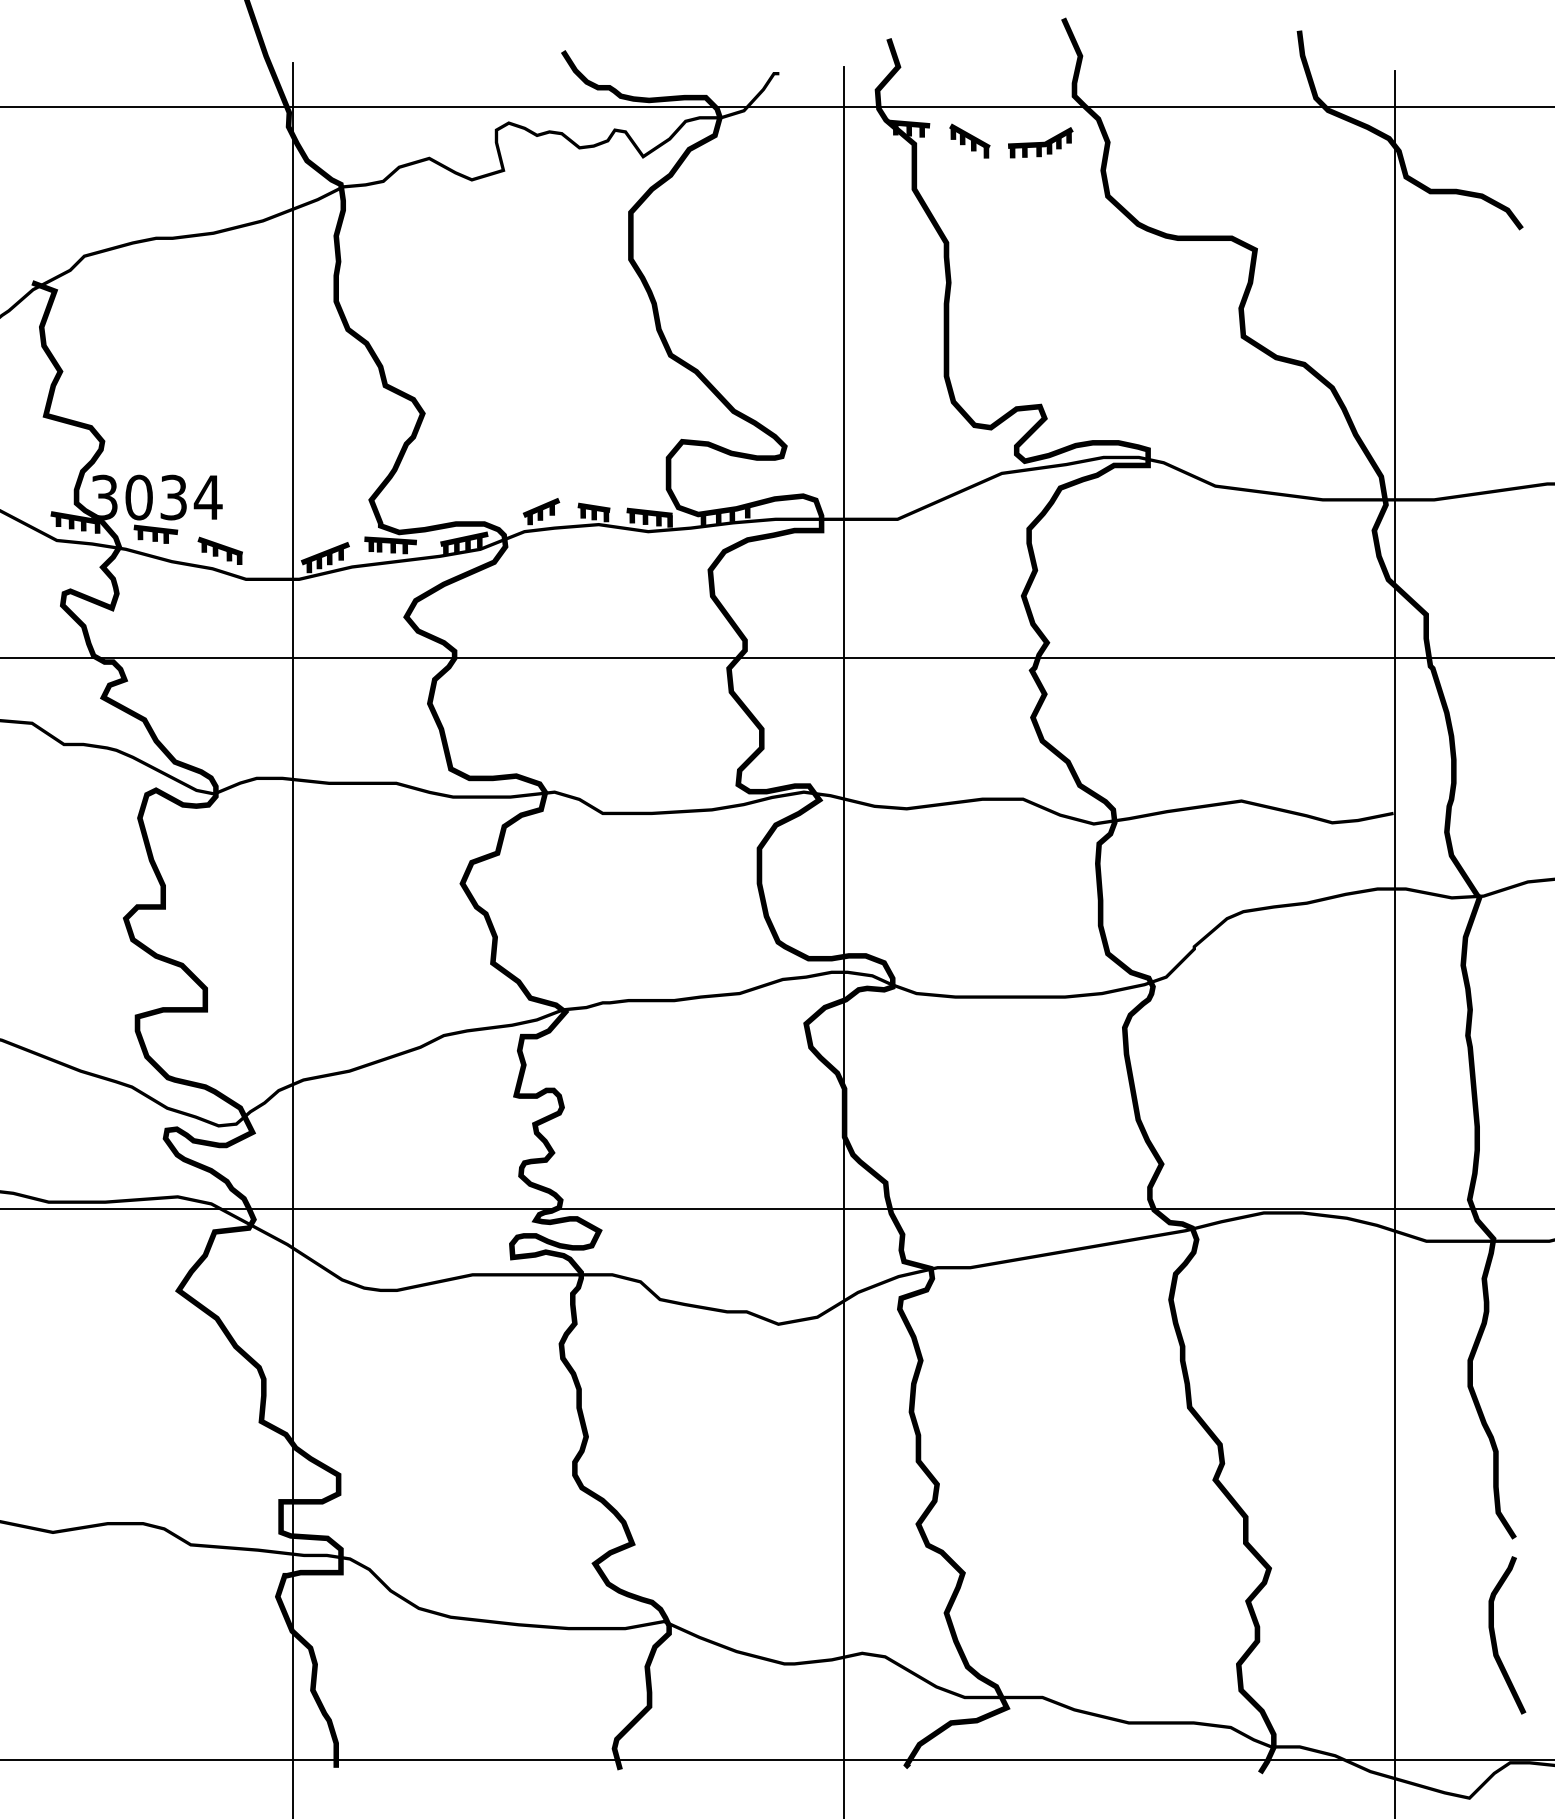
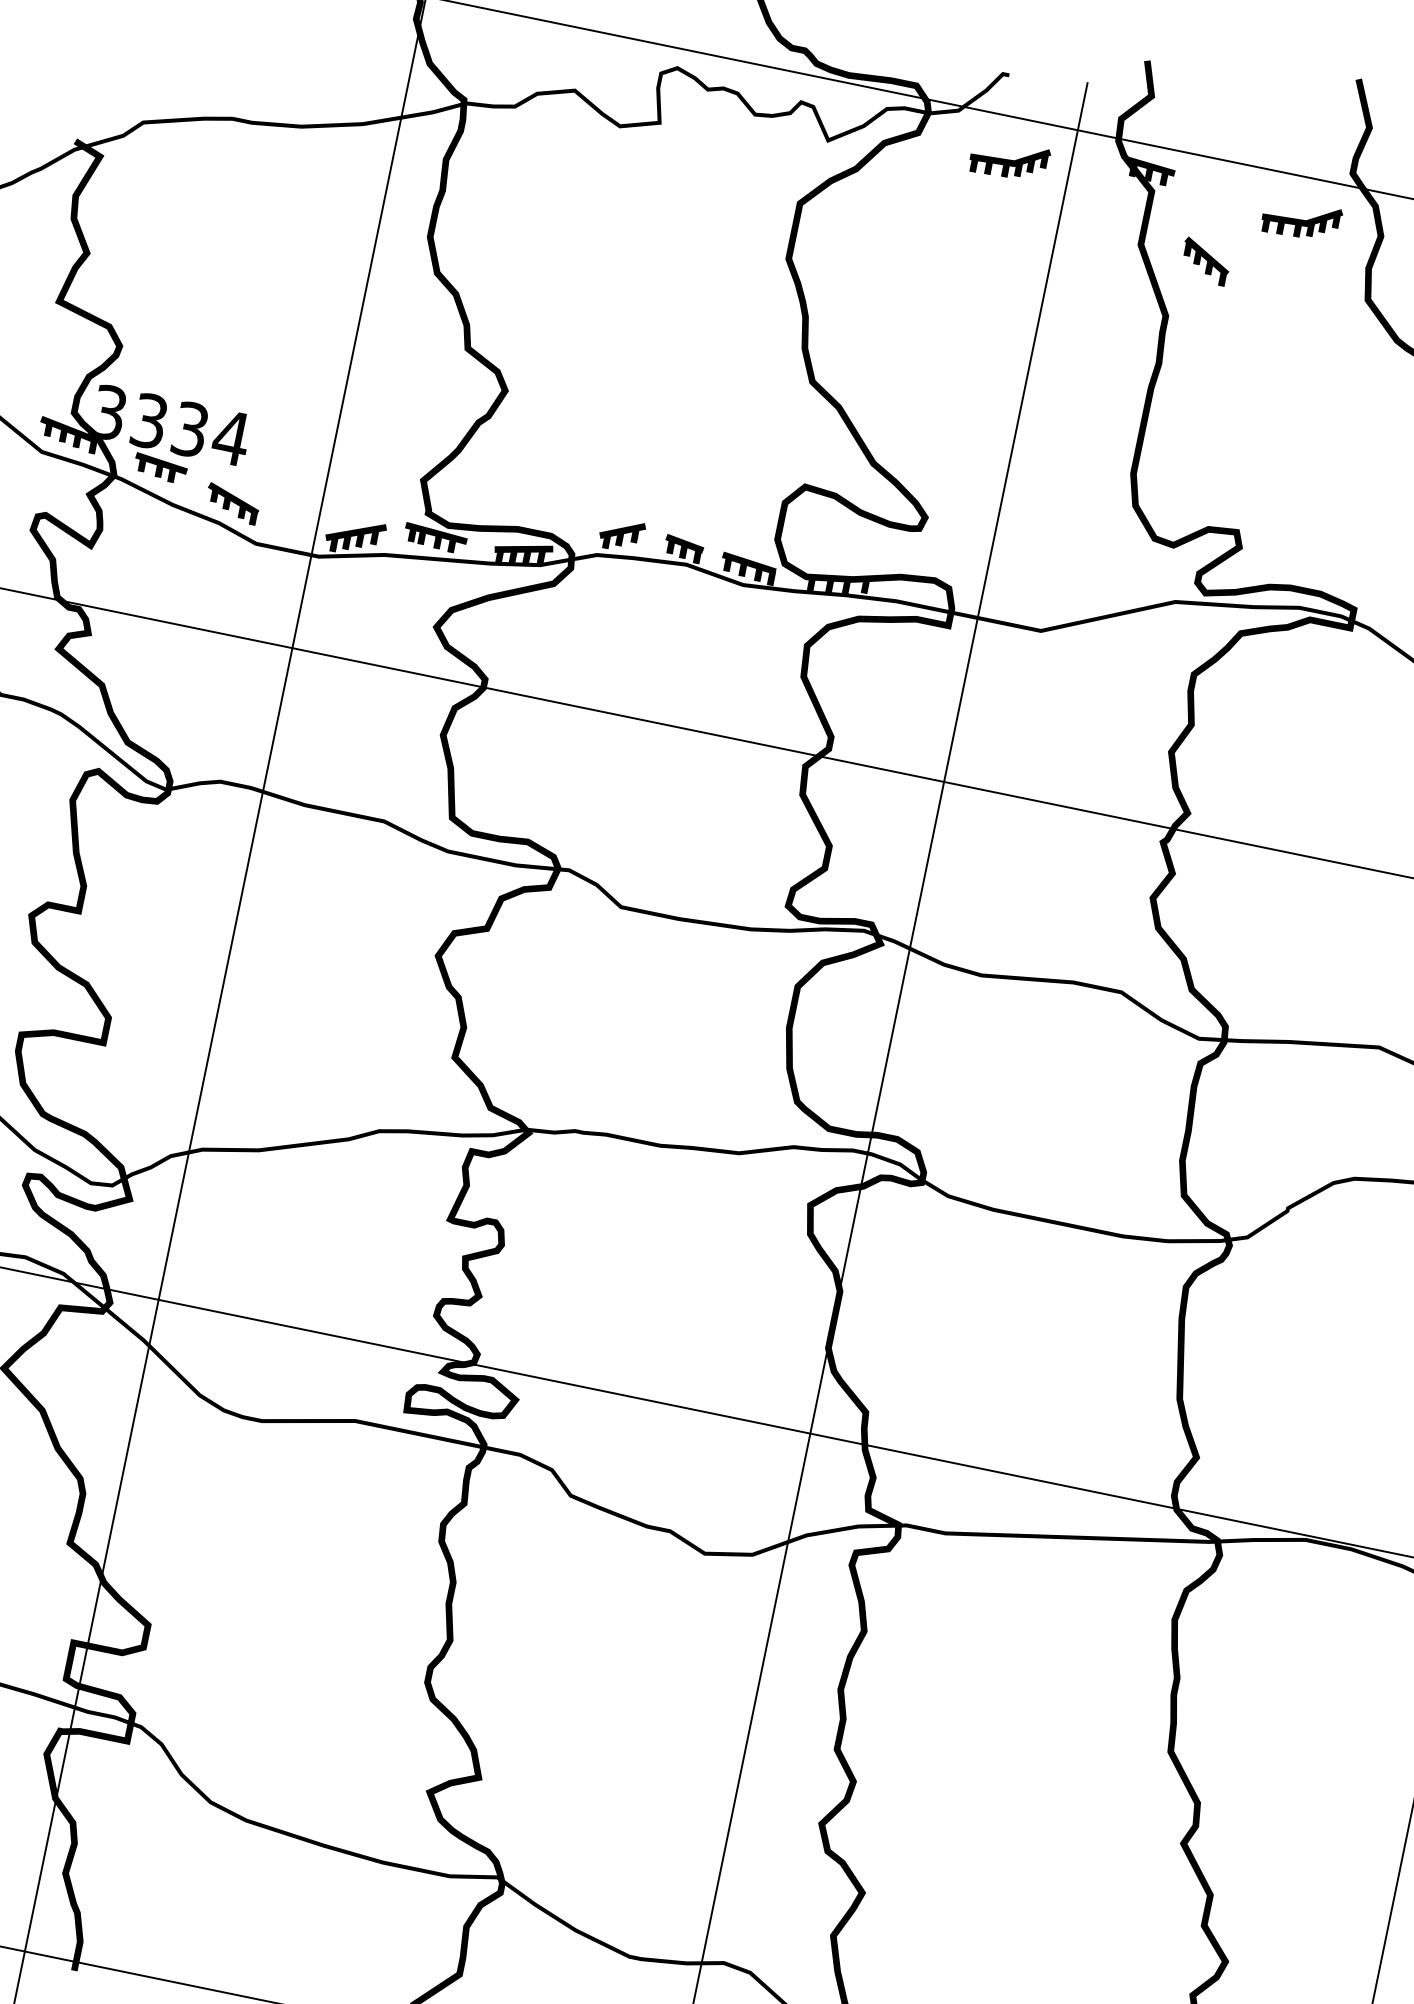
part: (969, 140) -> (1205, 260), moved
part: (793, 142) -> (1009, 160), added
text: (138, 497) -> (148, 420), 3034 -> 3334

